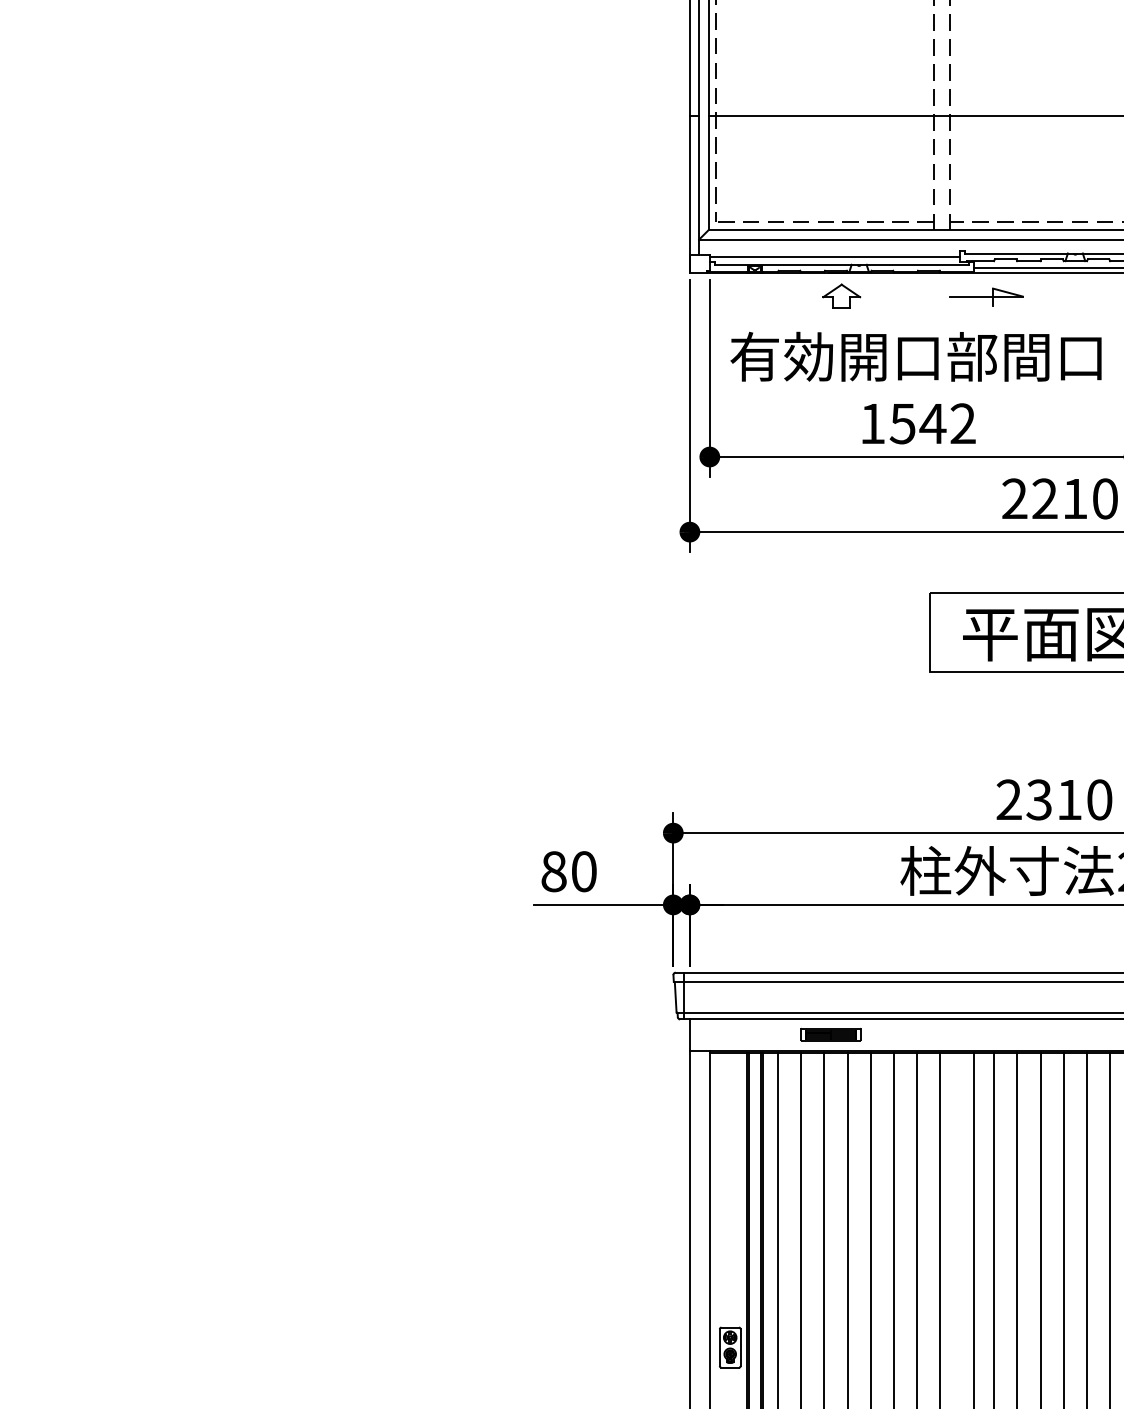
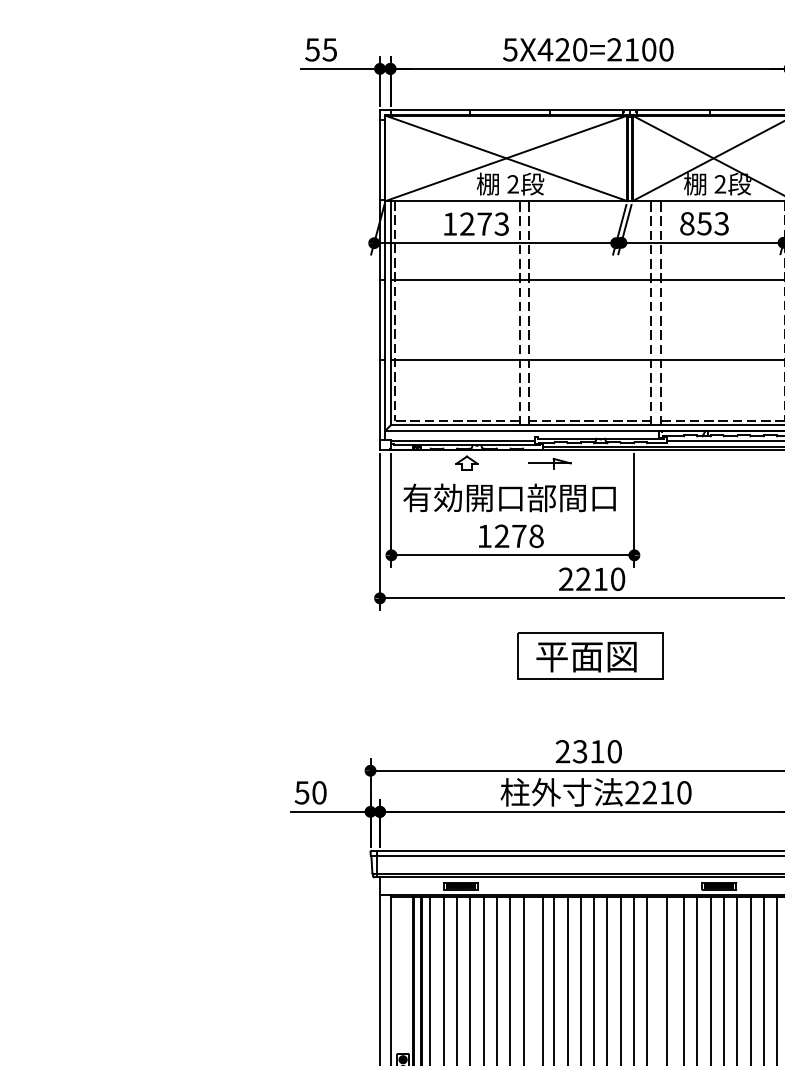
text: (931, 424) -> (518, 536), 1542 -> 1278
text: (552, 871) -> (301, 792), 80 -> 50

